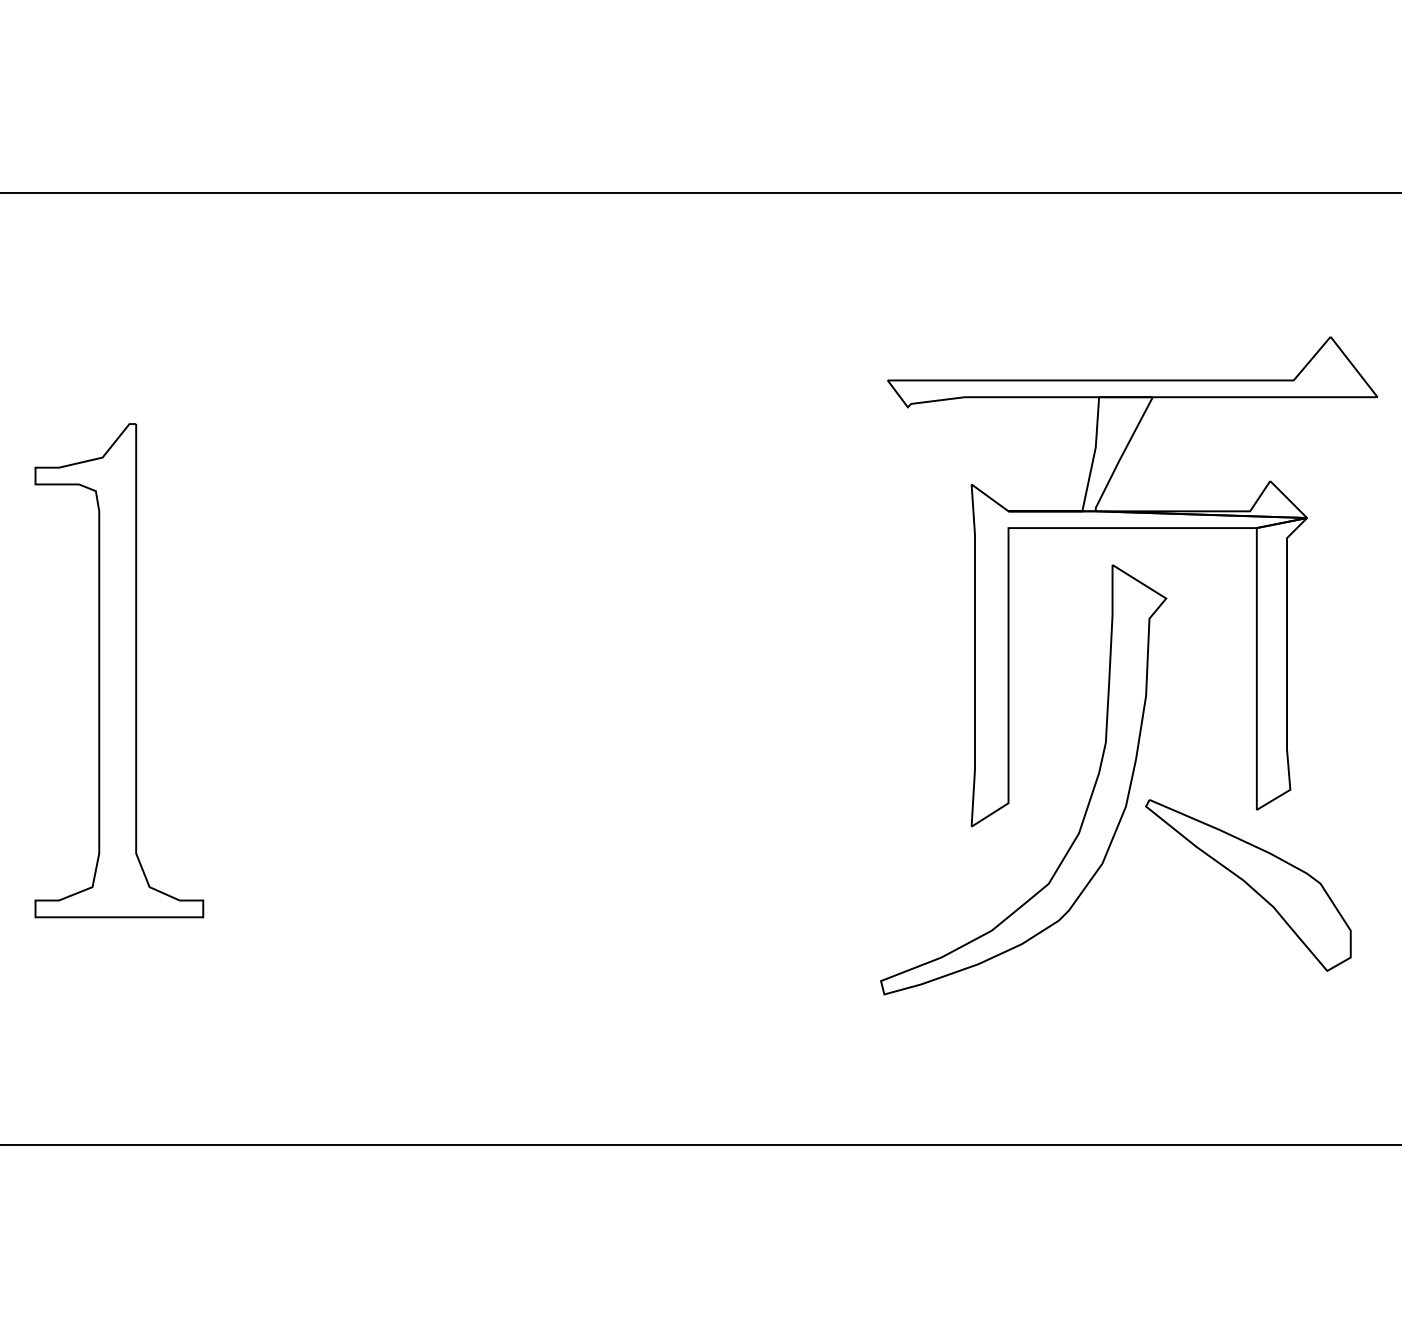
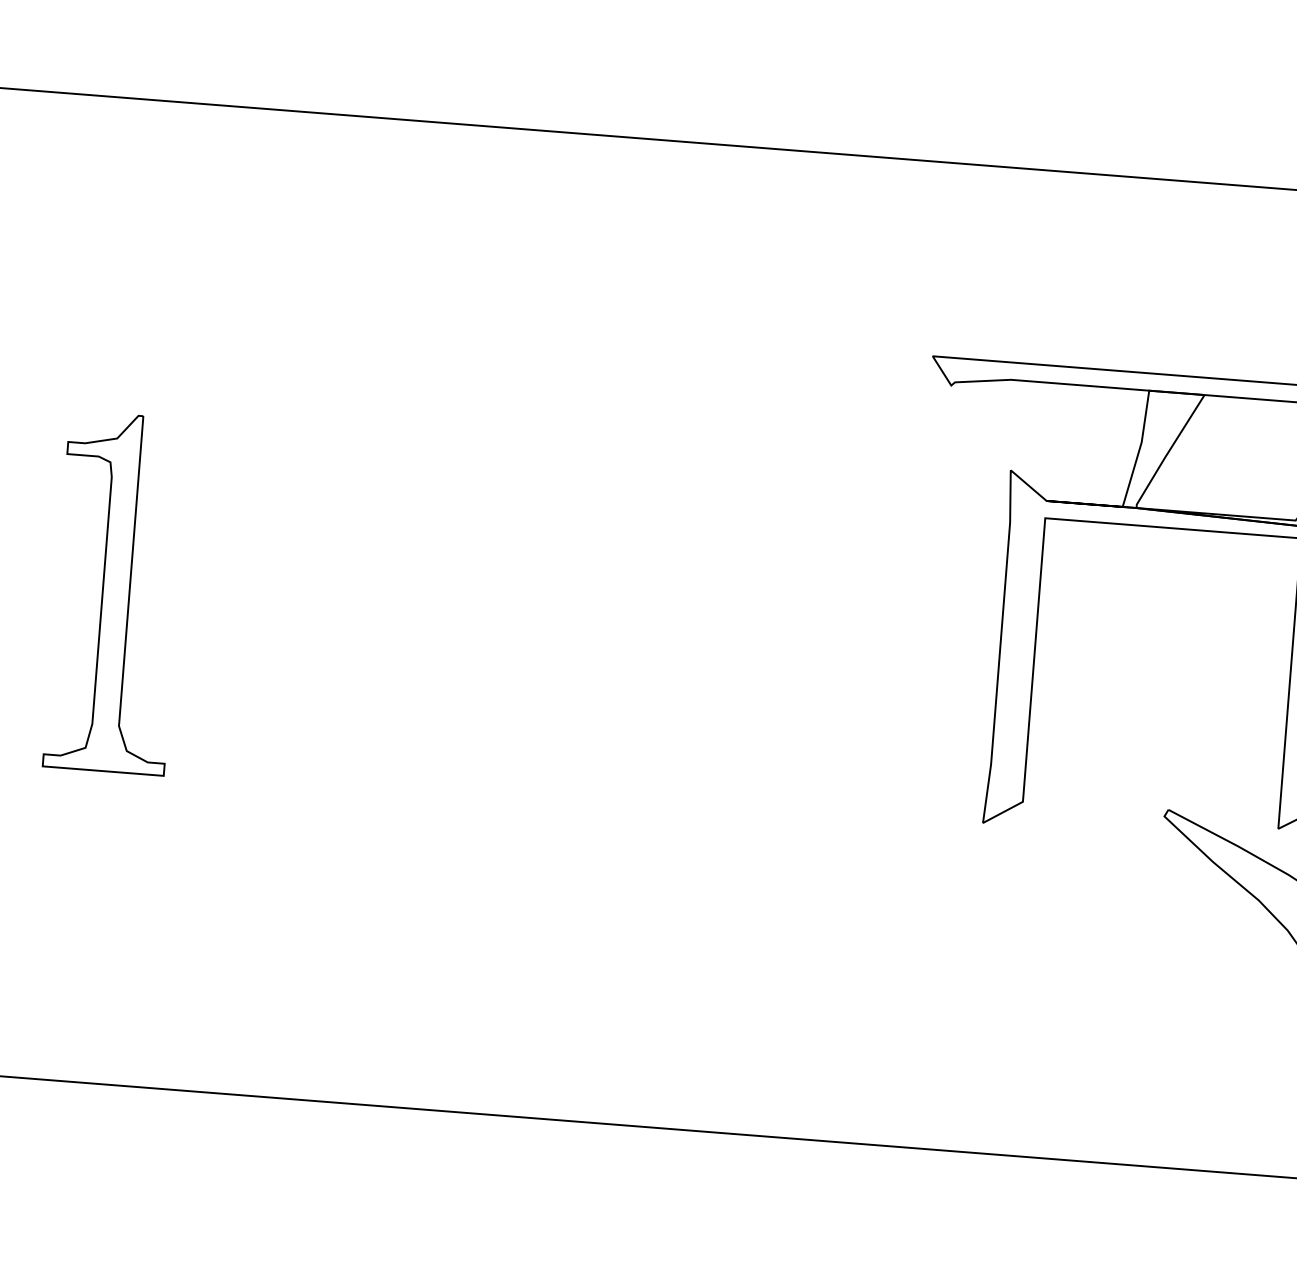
part: (119, 670) -> (117, 592), size x0.7
part: (1088, 801) -> (1105, 806), removed

